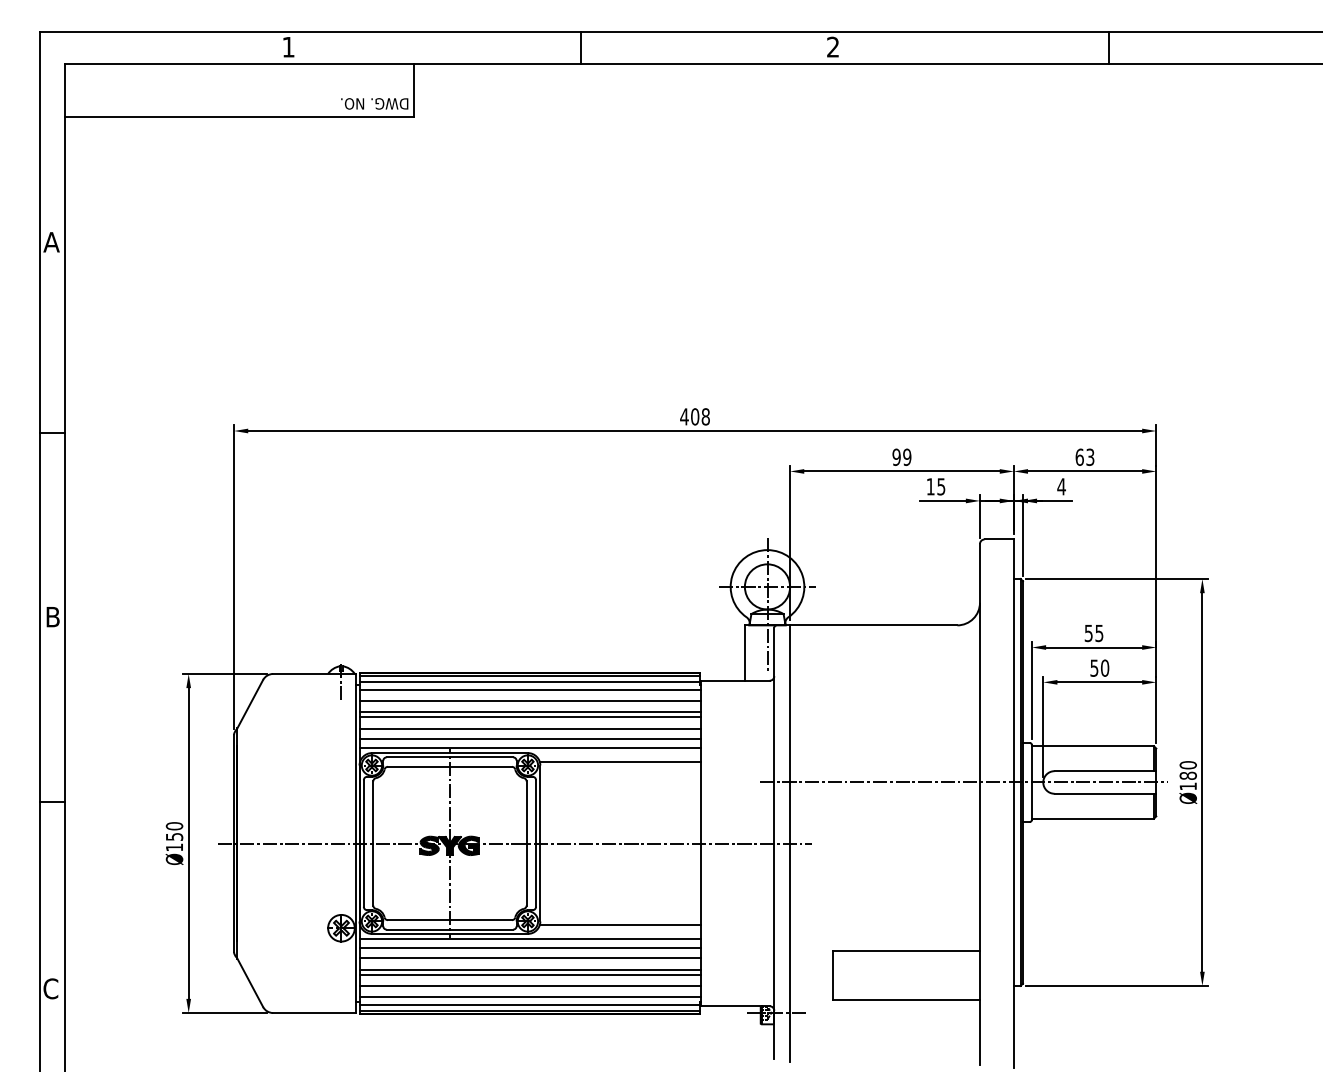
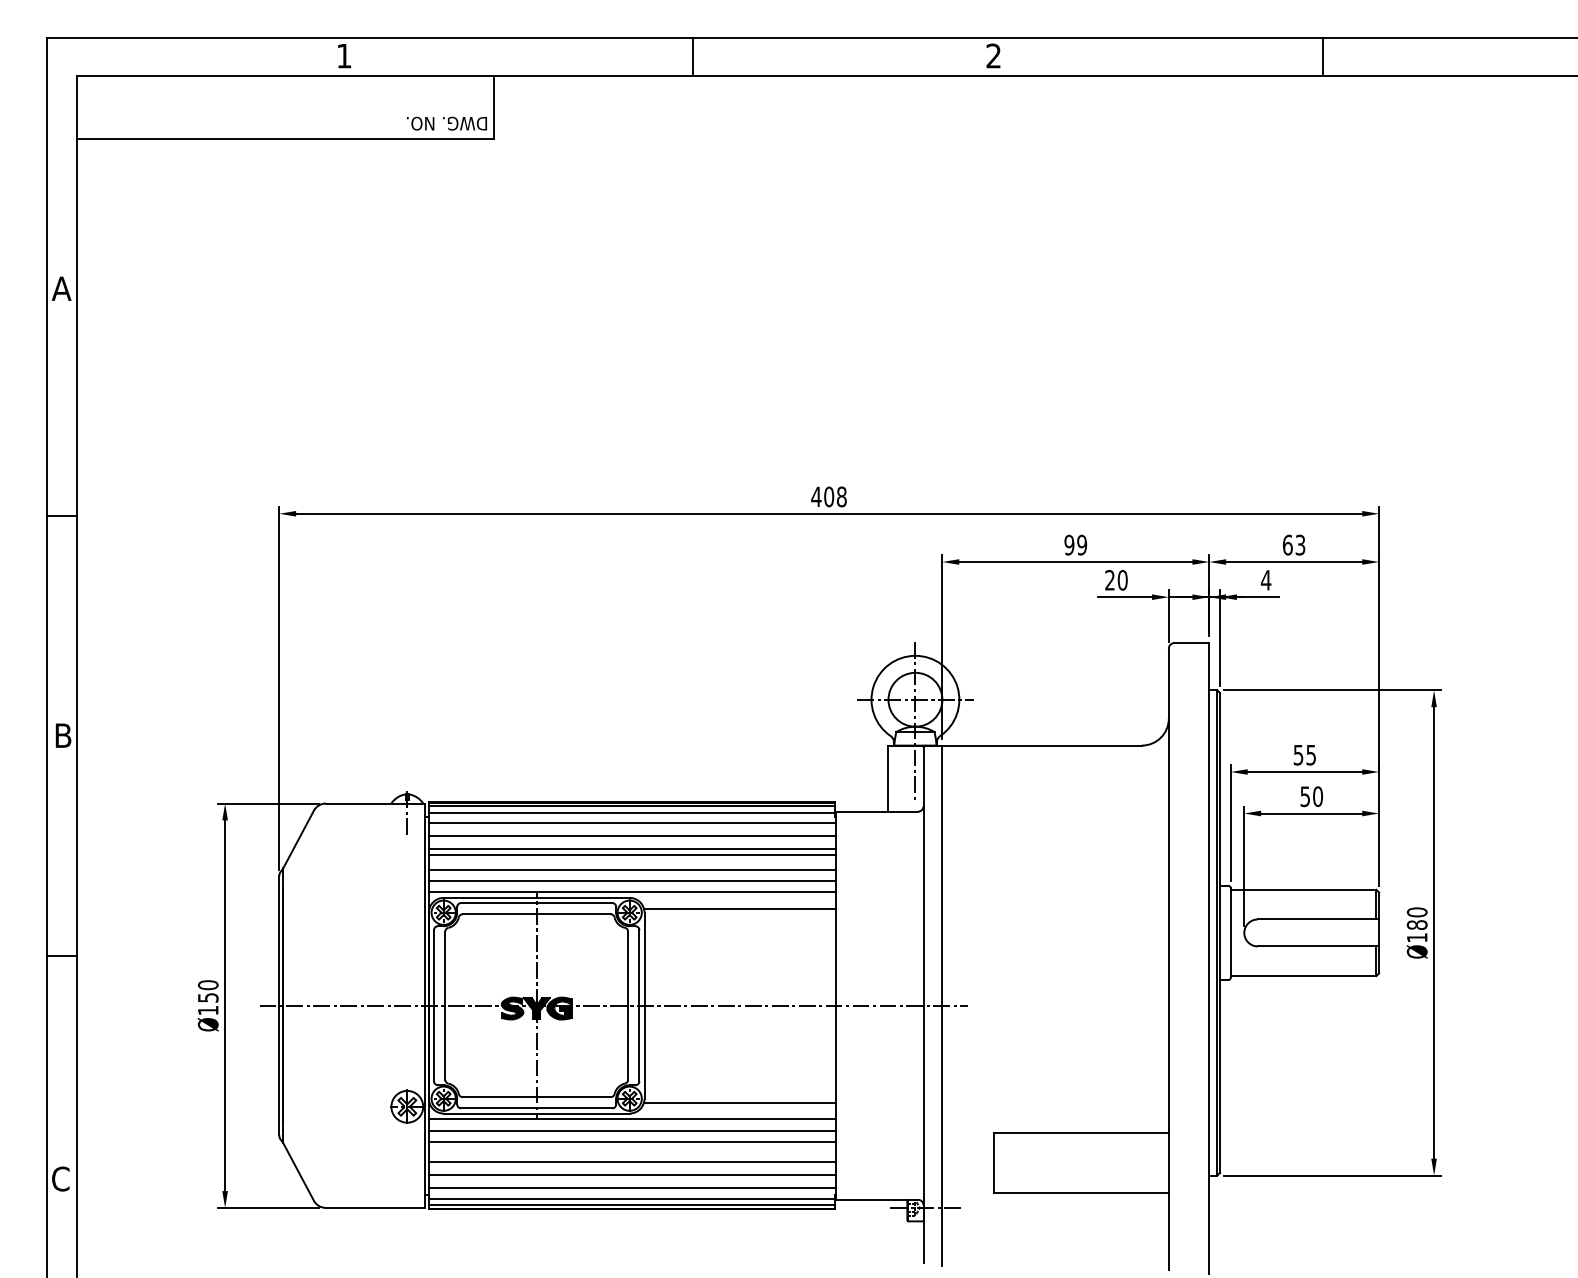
text: (935, 486) -> (1115, 579), 15 -> 20
line: (963, 782) -> (1149, 932), removed
line: (529, 969) -> (631, 1155), removed

